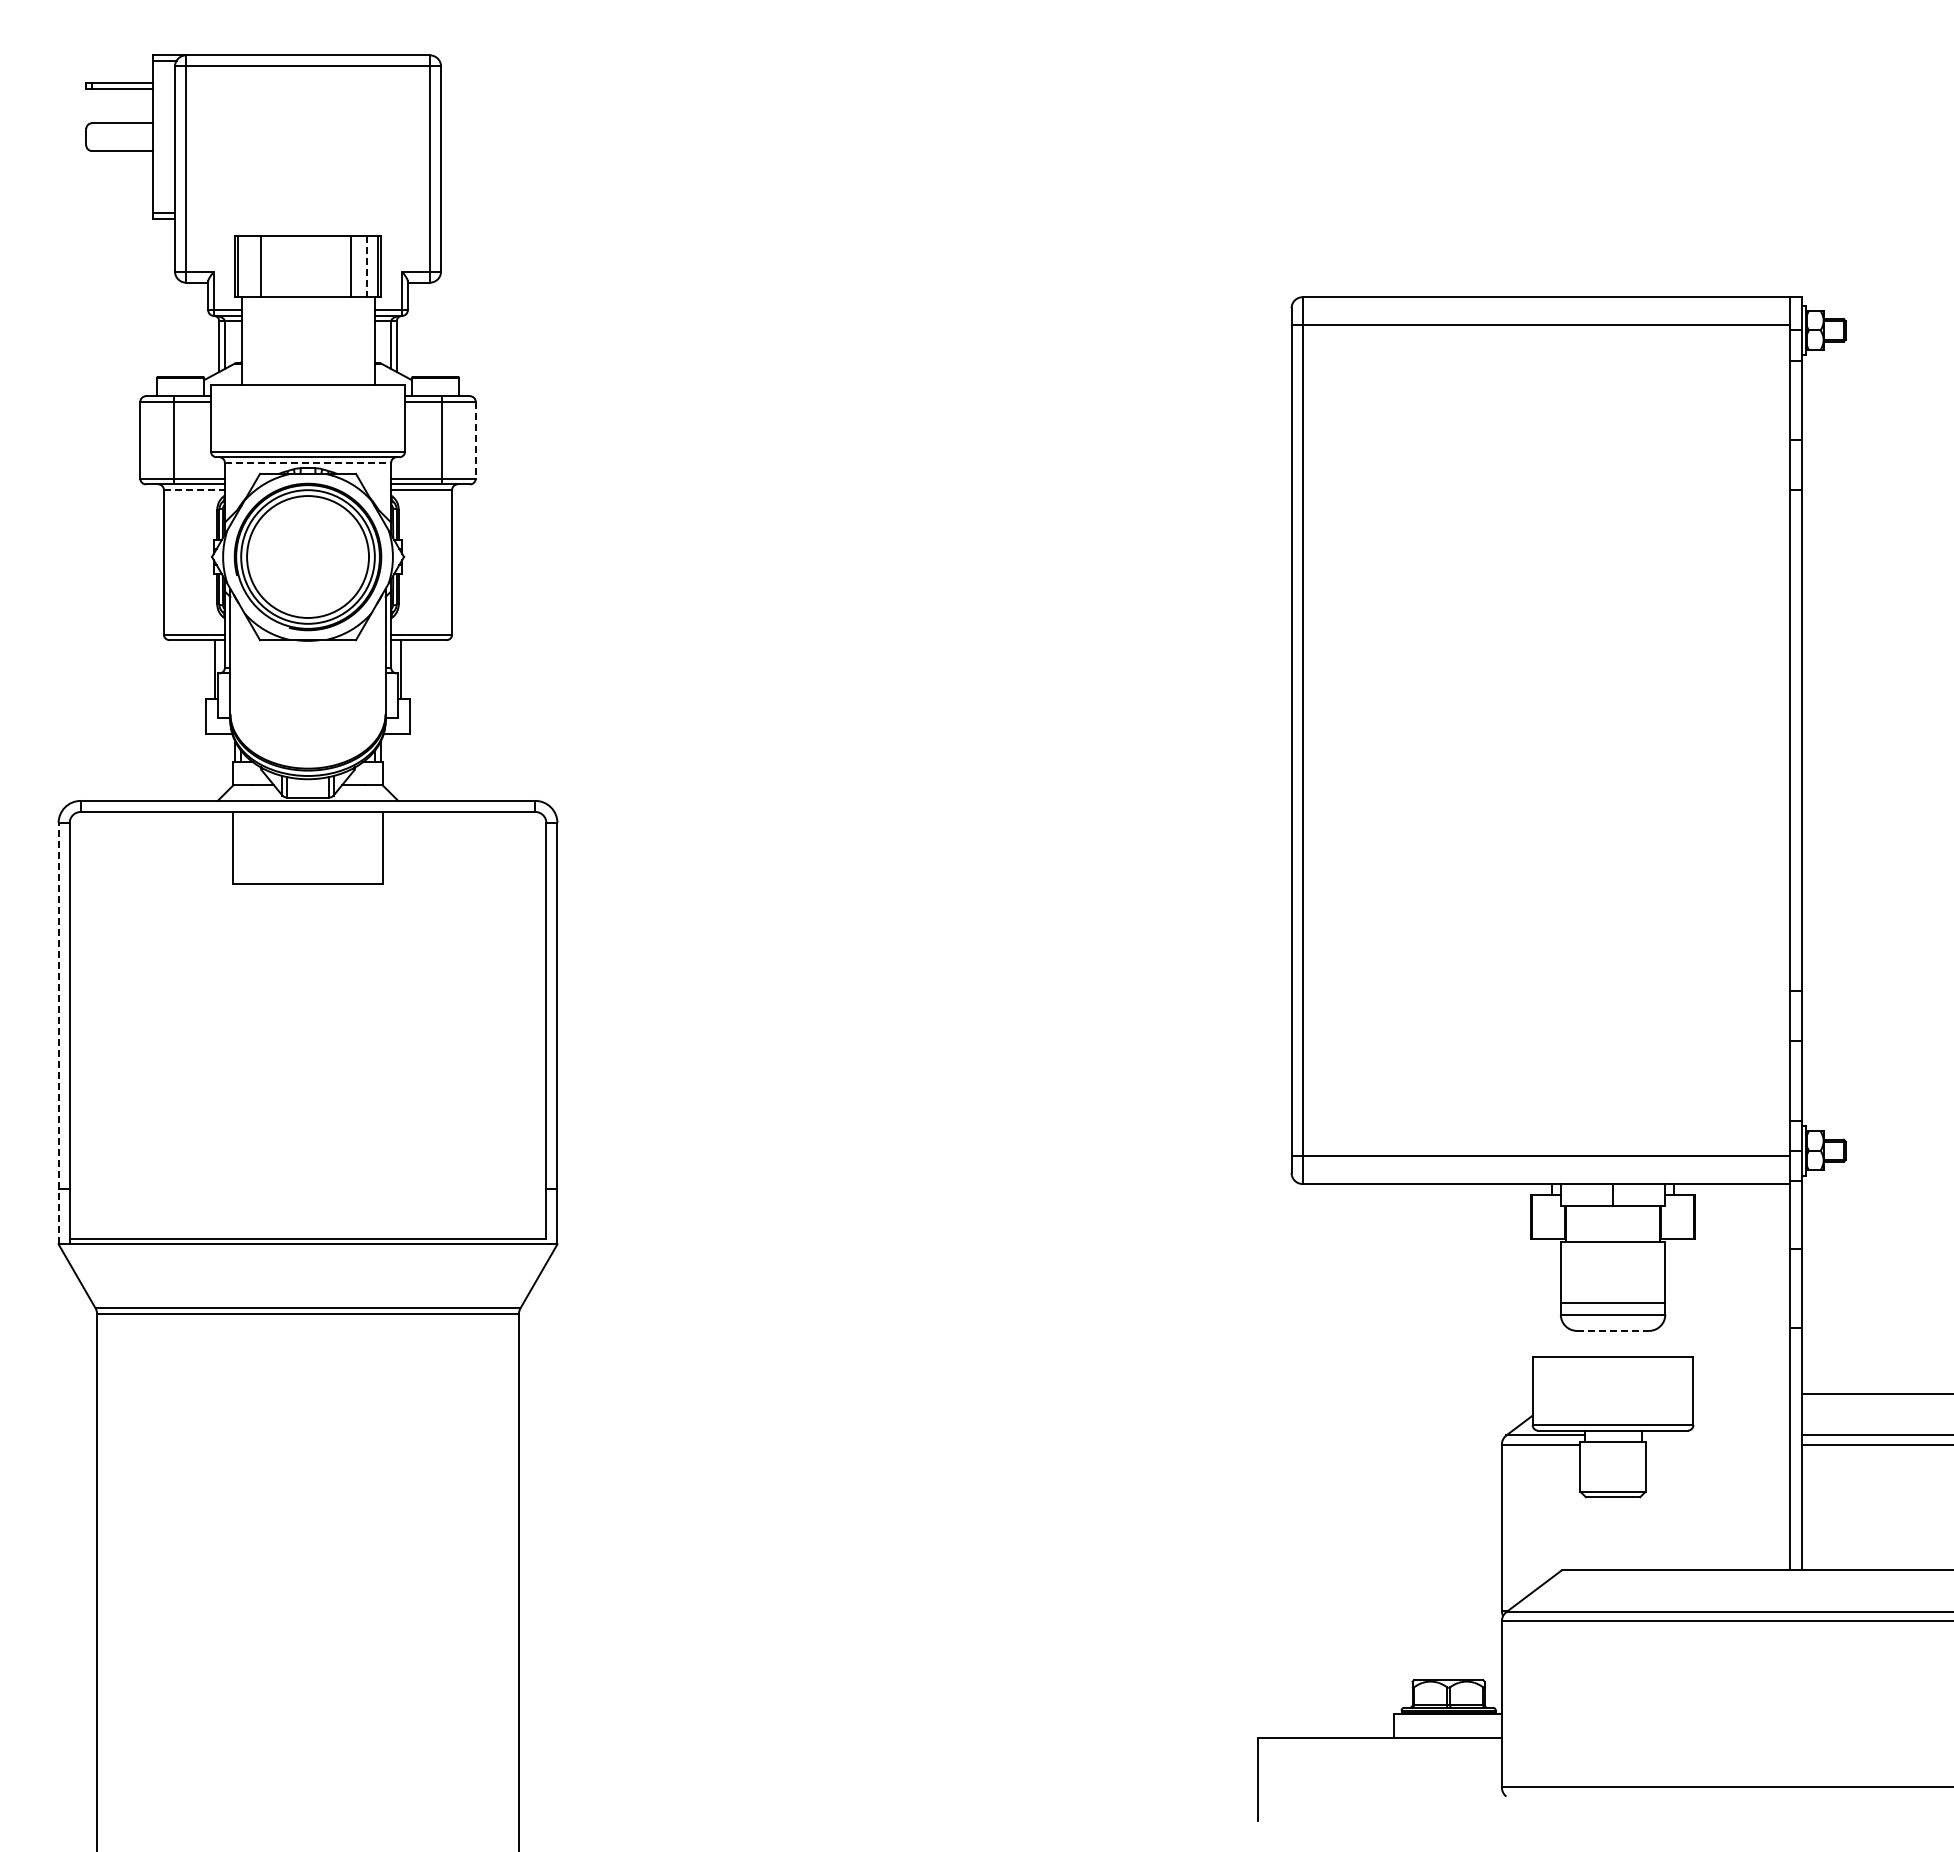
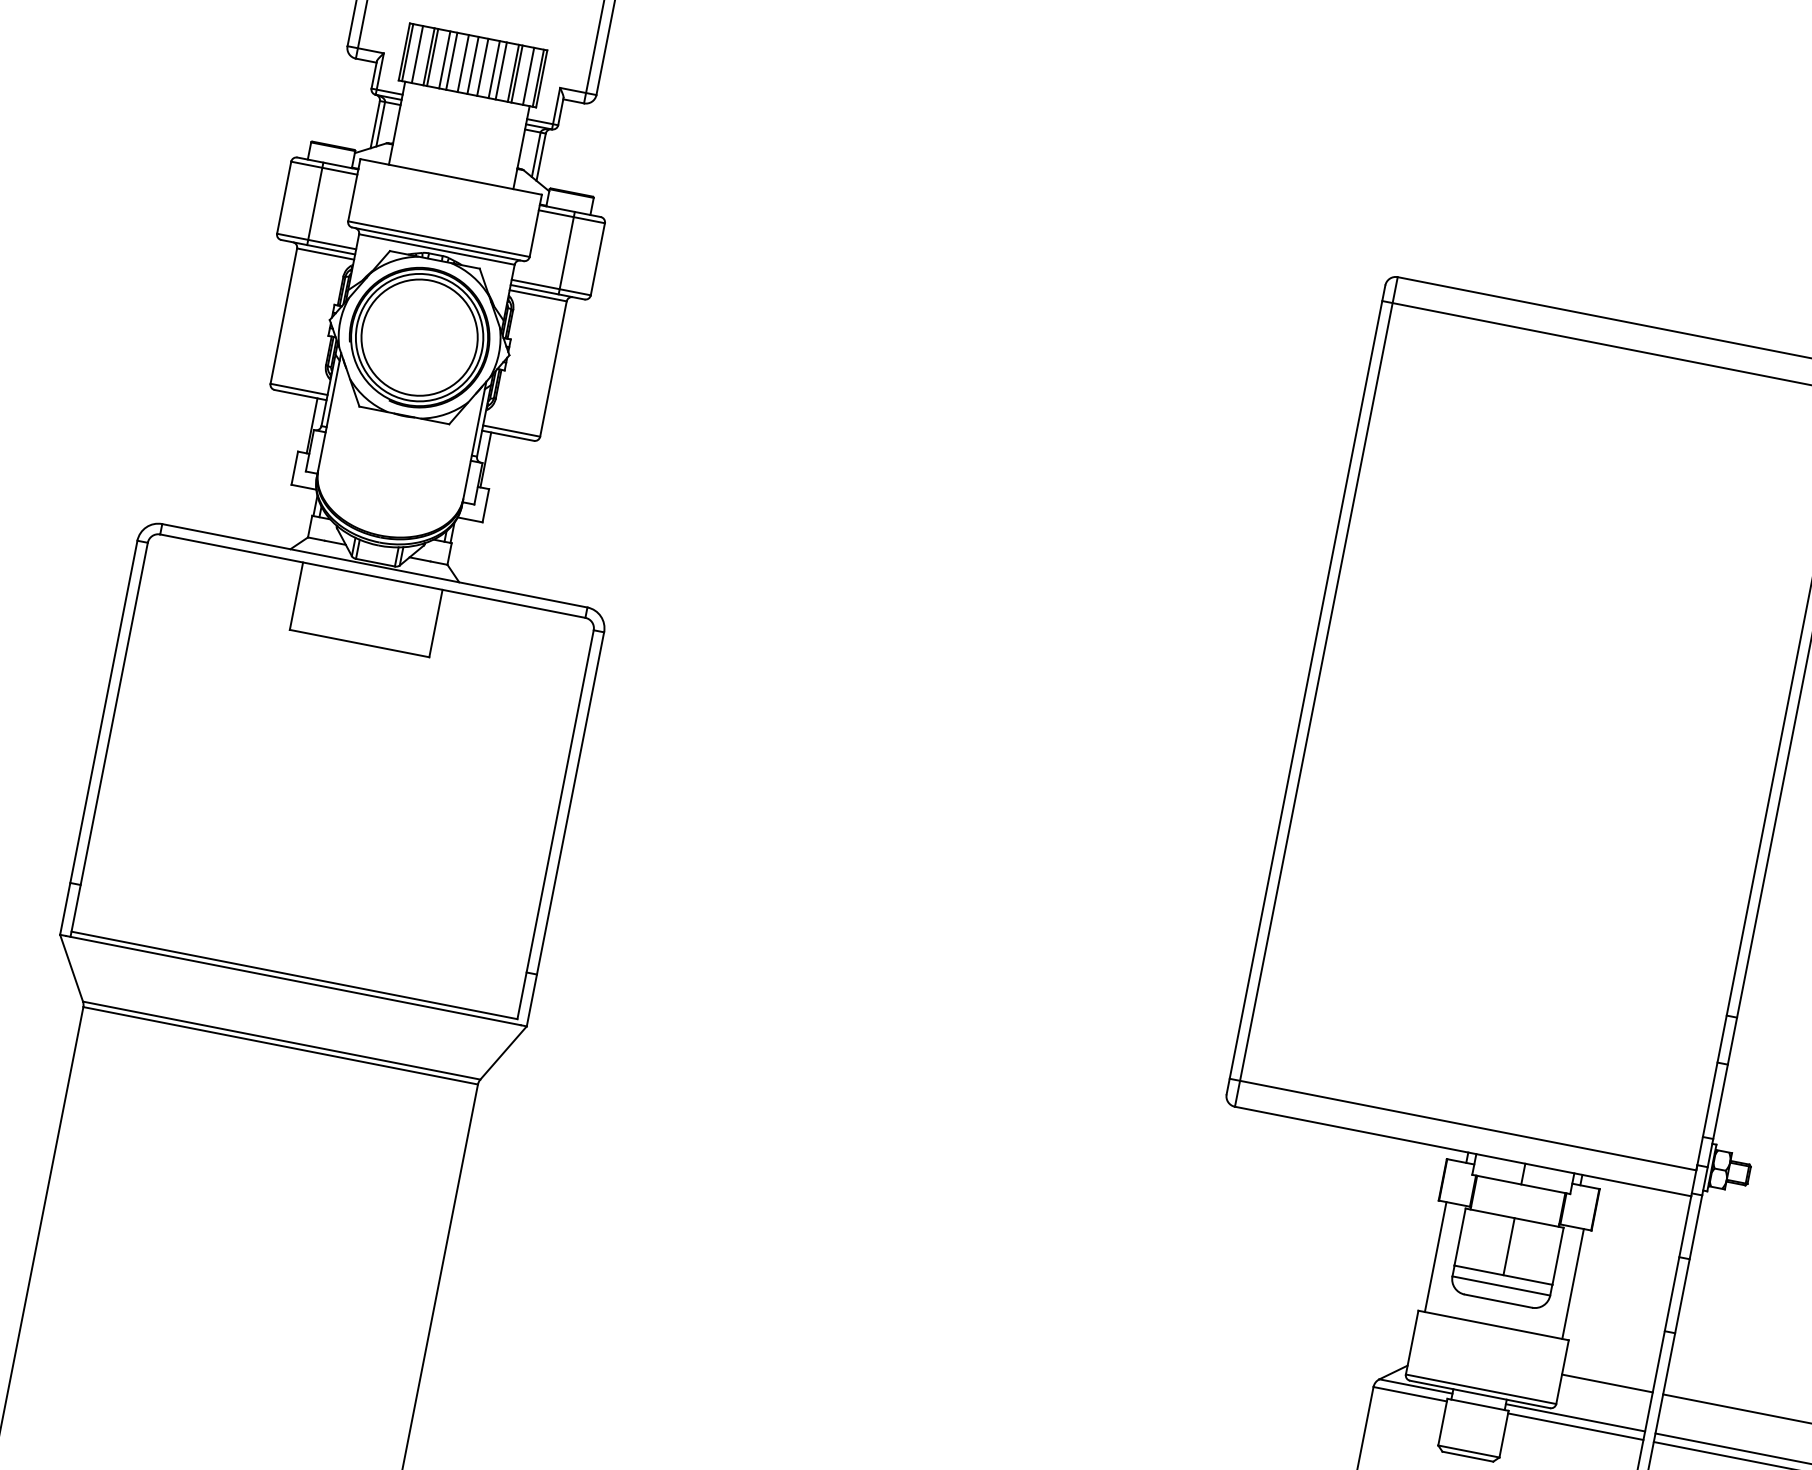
line: (248, 265) -> (417, 54), added
line: (264, 265) -> (432, 56), added
line: (277, 265) -> (444, 59), added
line: (285, 265) -> (452, 60), added
line: (297, 265) -> (463, 63), added
line: (308, 265) -> (473, 65), added
line: (318, 265) -> (482, 66), added
line: (330, 265) -> (494, 69), added
line: (338, 265) -> (501, 70), added
line: (355, 265) -> (517, 73), added
line: (367, 266) -> (528, 76), dashed -> solid
line: (475, 440) -> (597, 259), dashed -> solid
line: (308, 462) -> (437, 249), dashed -> solid
line: (194, 489) -> (325, 253), dashed -> solid
line: (58, 1033) -> (98, 737), dashed -> solid
line: (1613, 1272) -> (1509, 1246), added
line: (1539, 1297) -> (1435, 1256), added
line: (1686, 1297) -> (1573, 1283), added
line: (1613, 1330) -> (1498, 1300), dashed -> solid
line: (1741, 1393) -> (1607, 1383), added
line: (1715, 1435) -> (1575, 1417), added
line: (1717, 1444) -> (1575, 1426), added

